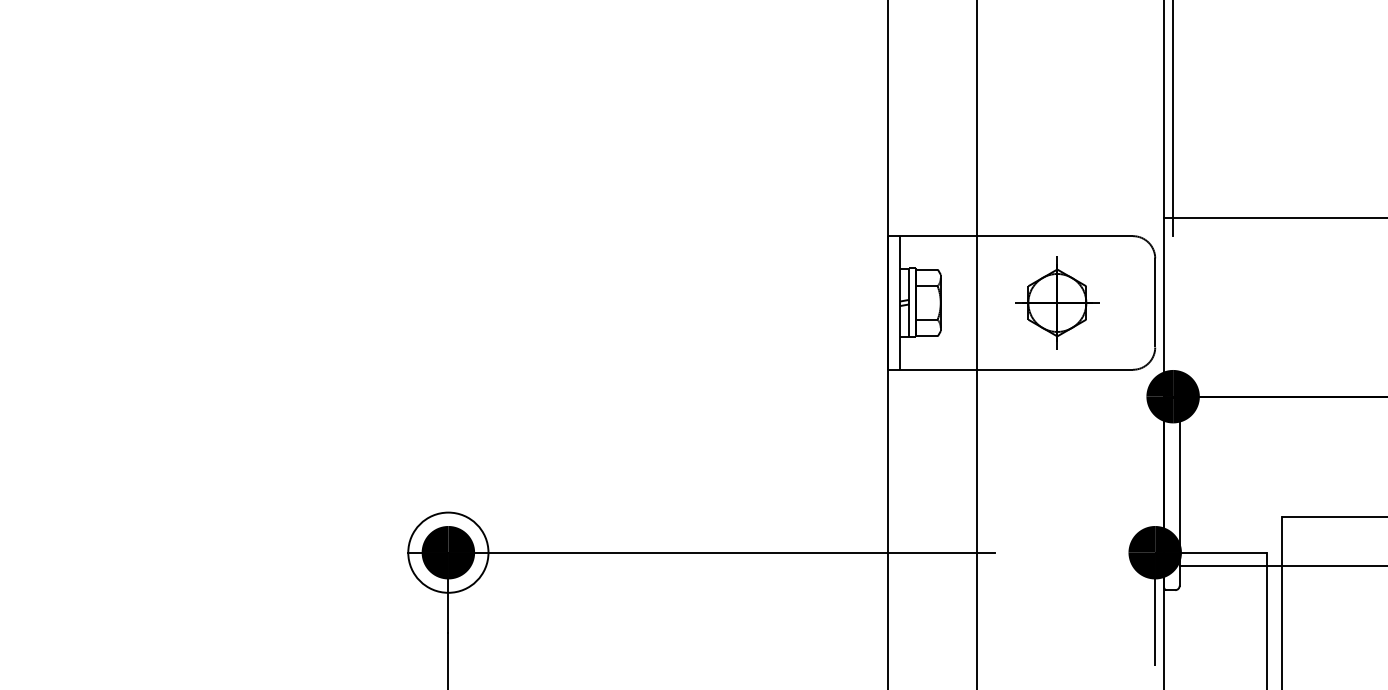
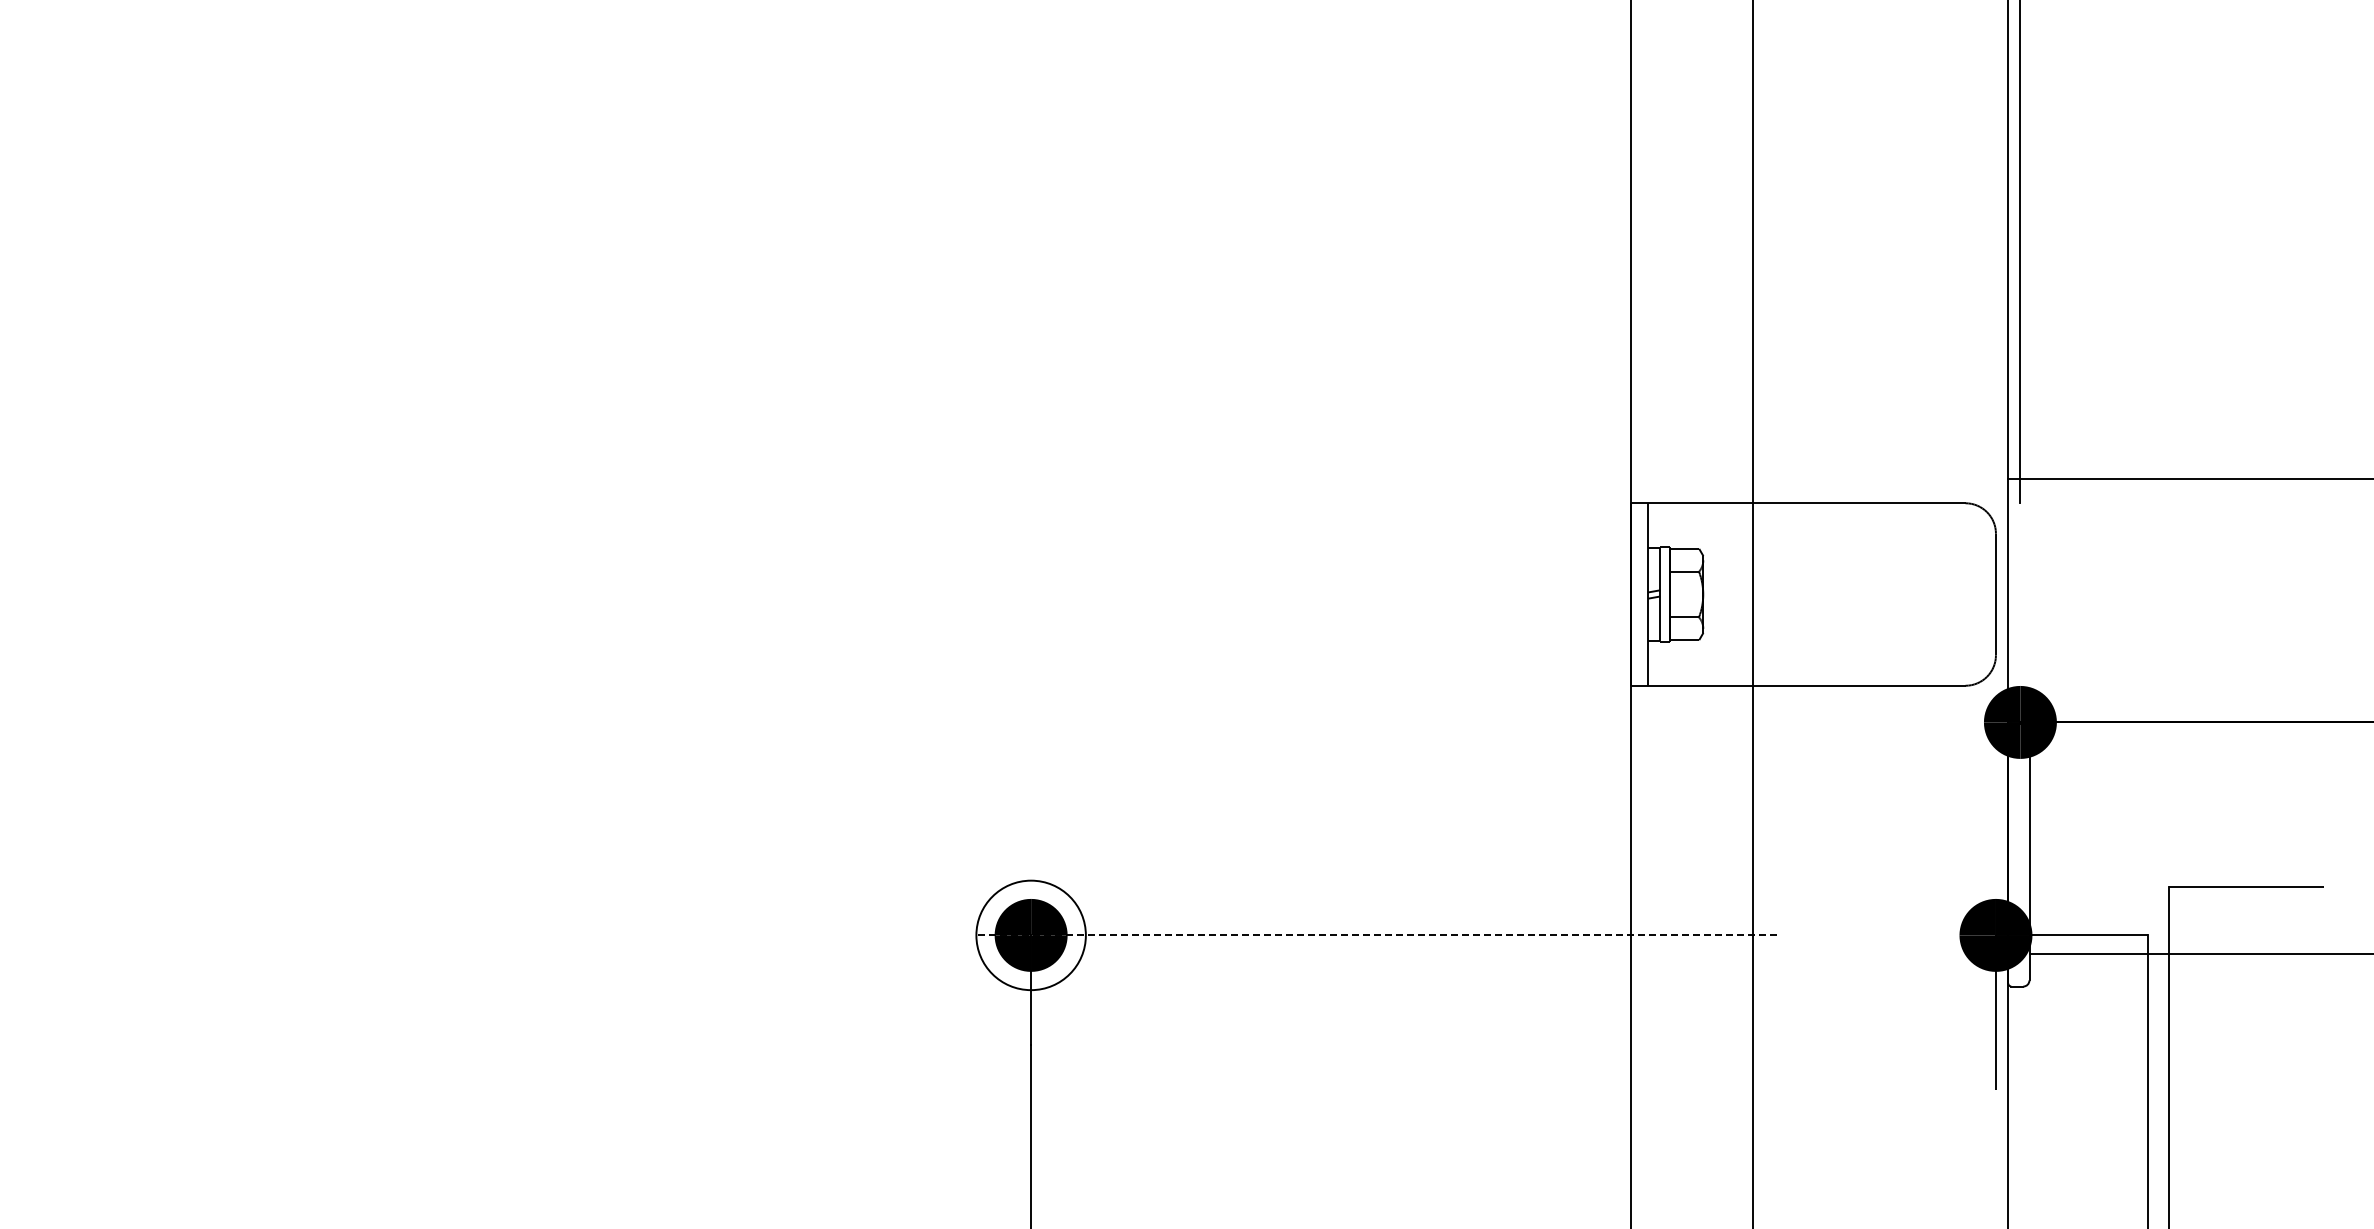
part: (1057, 302) -> (1862, 594), removed
line: (701, 552) -> (1376, 935), solid -> dashed

